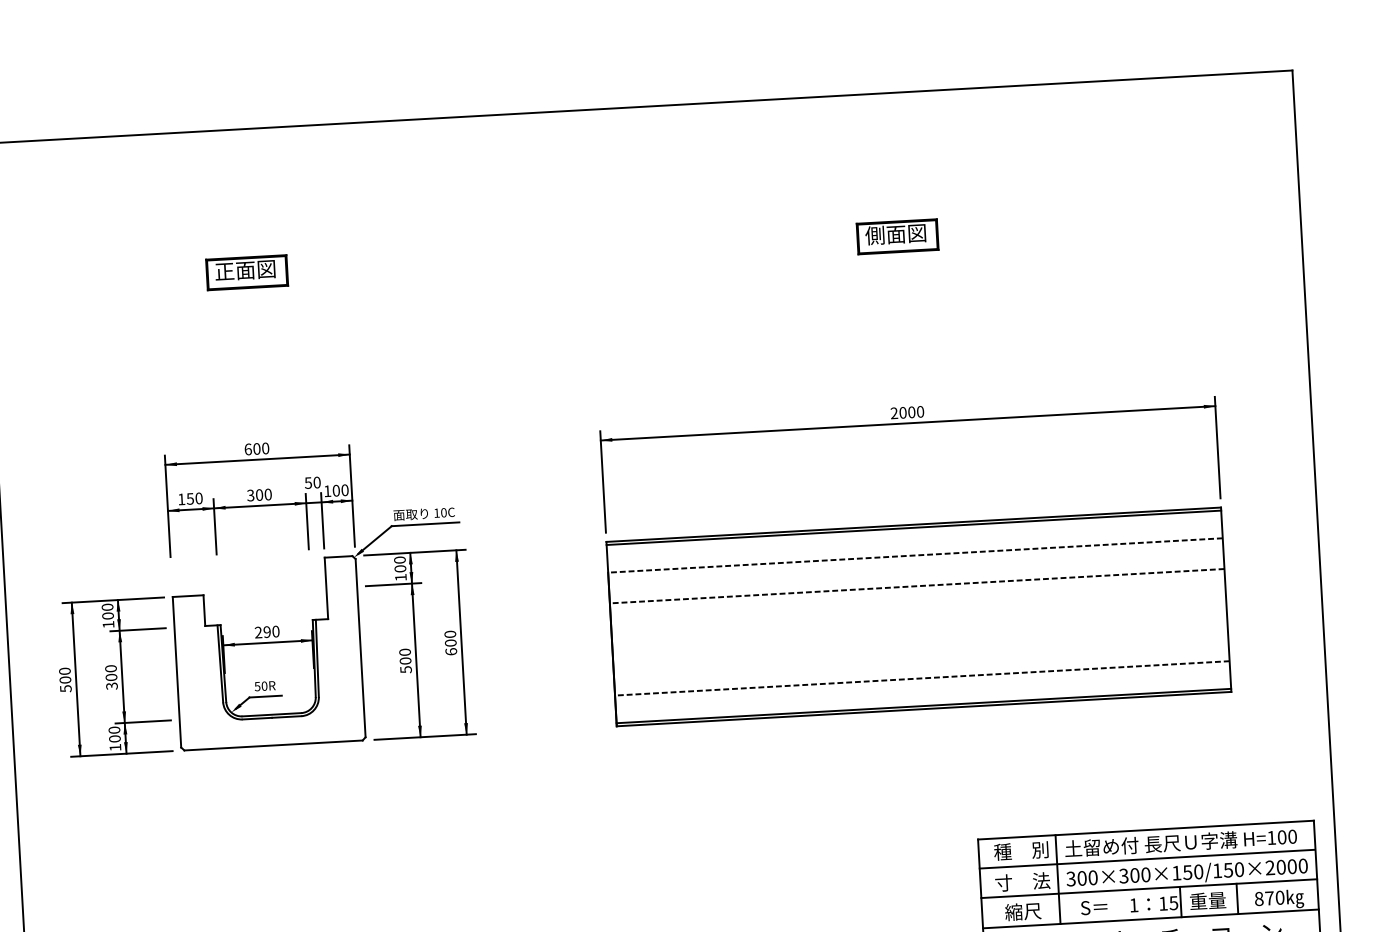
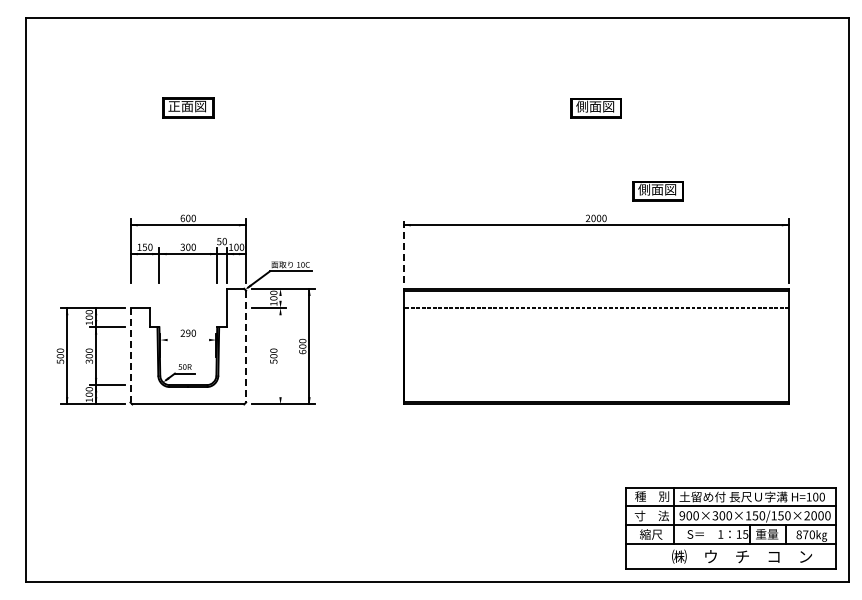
part: (1002, 364) -> (657, 191), added
line: (603, 482) -> (403, 251), solid -> dashed
line: (917, 586) -> (596, 327), removed
line: (268, 643) -> (188, 340), removed
line: (415, 644) -> (280, 346), removed
line: (361, 647) -> (246, 346), solid -> dashed
line: (177, 672) -> (130, 355), solid -> dashed
line: (922, 678) -> (596, 385), removed
text: (1071, 878) -> (682, 515), 300×300×150/150×2000 -> 900×300×150/150×2000

